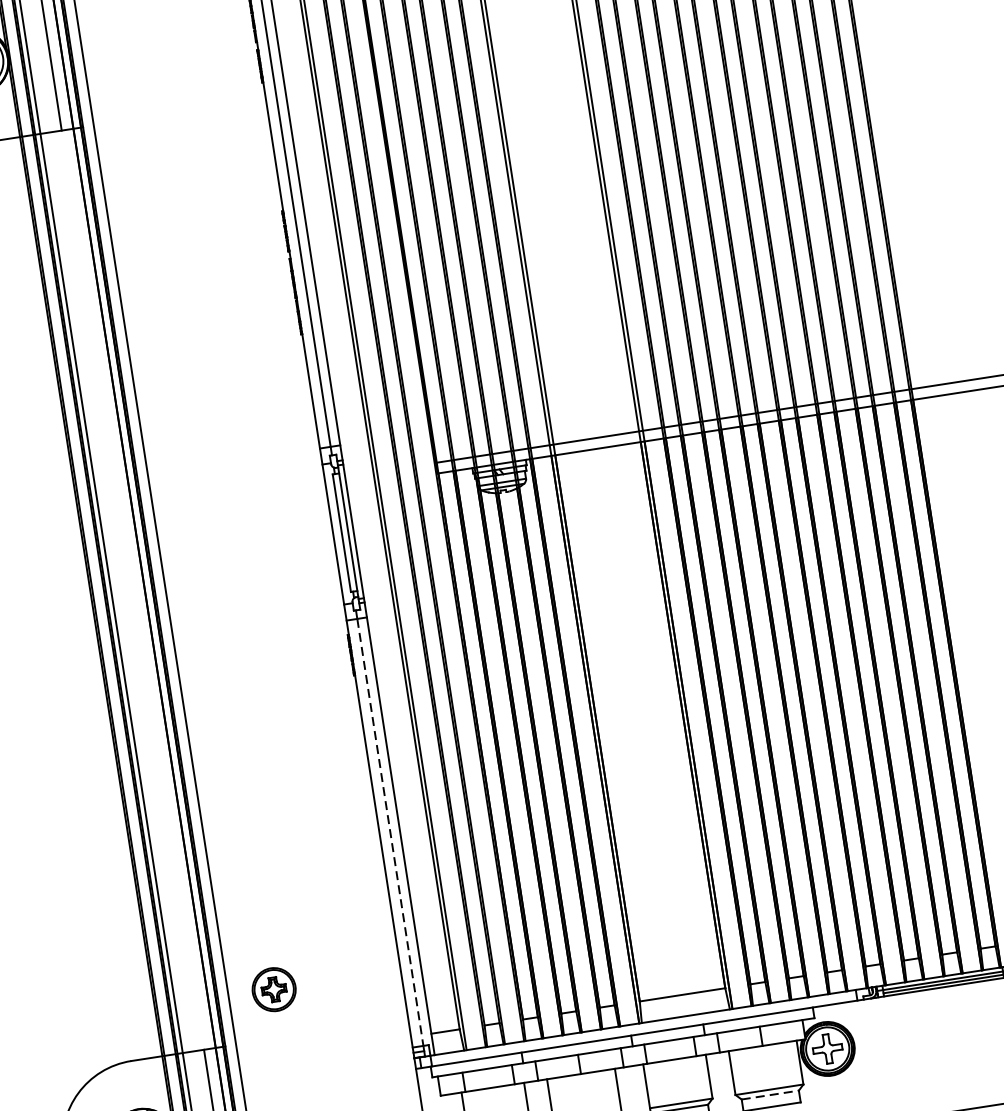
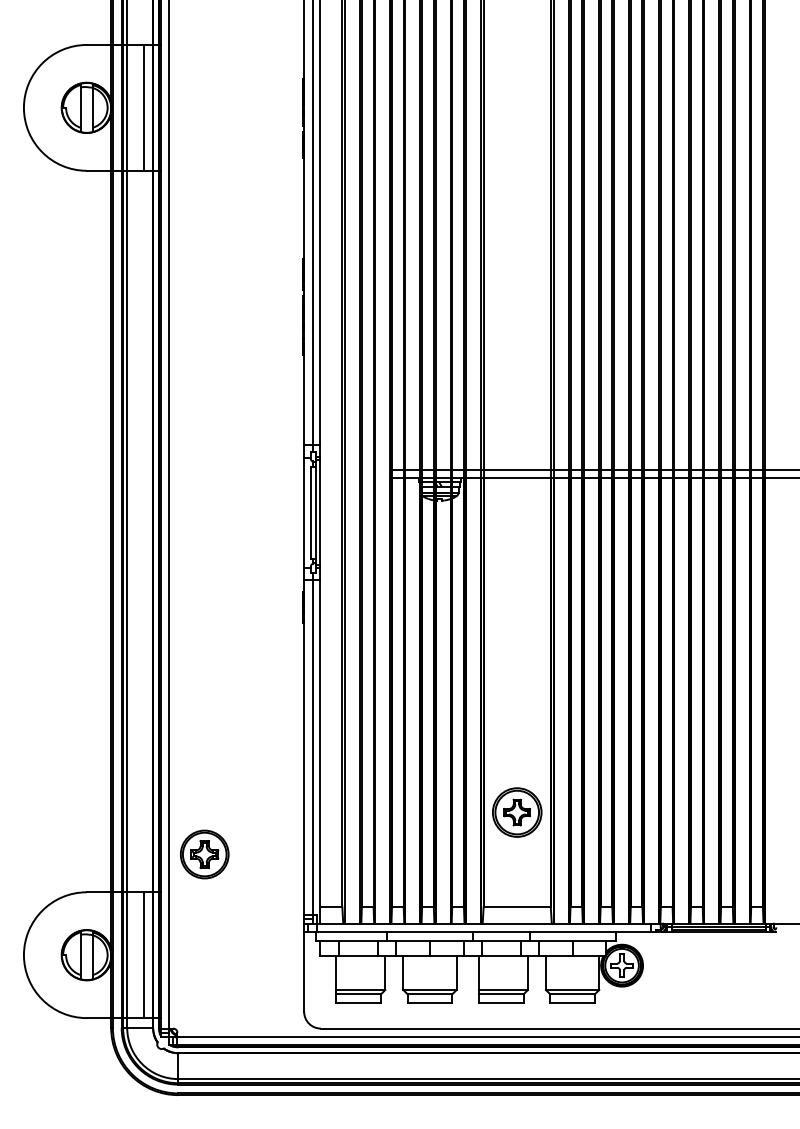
line: (390, 832) -> (312, 747), dashed -> solid
part: (664, 874) -> (517, 812), added
part: (273, 989) -> (204, 854), size x1.43
line: (771, 1095) -> (573, 994), dashed -> solid

